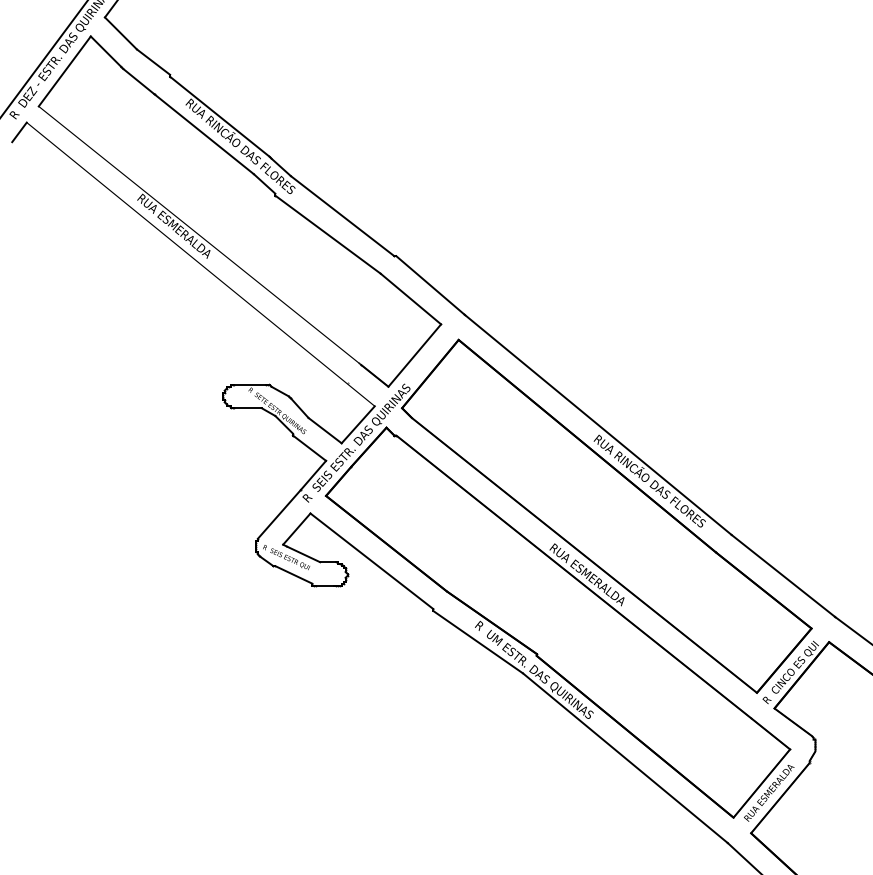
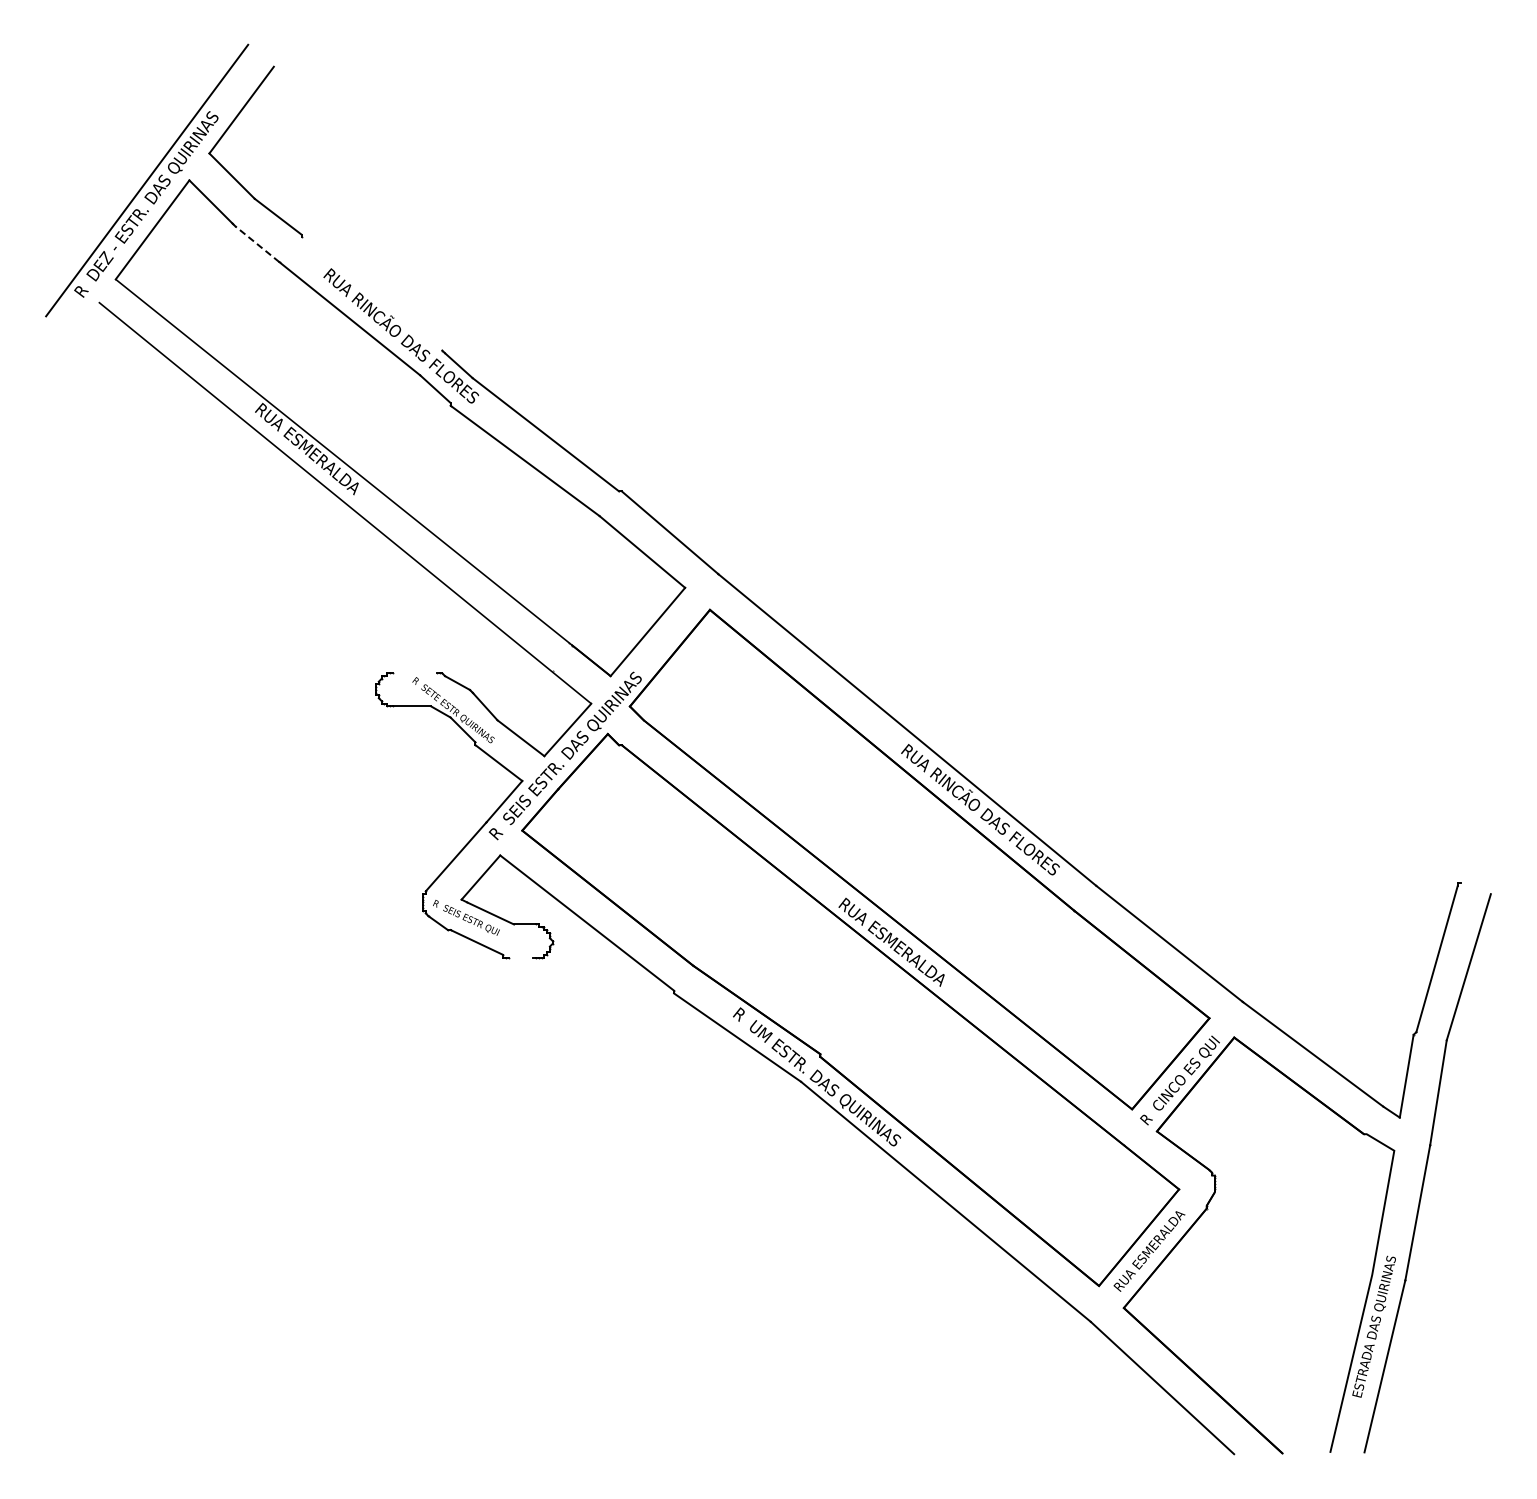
line: (138, 81) -> (257, 243), solid -> dashed
line: (219, 116) -> (371, 293), removed
line: (19, 131) -> (88, 315), removed
line: (249, 384) -> (414, 673), removed
line: (324, 585) -> (520, 957), removed

